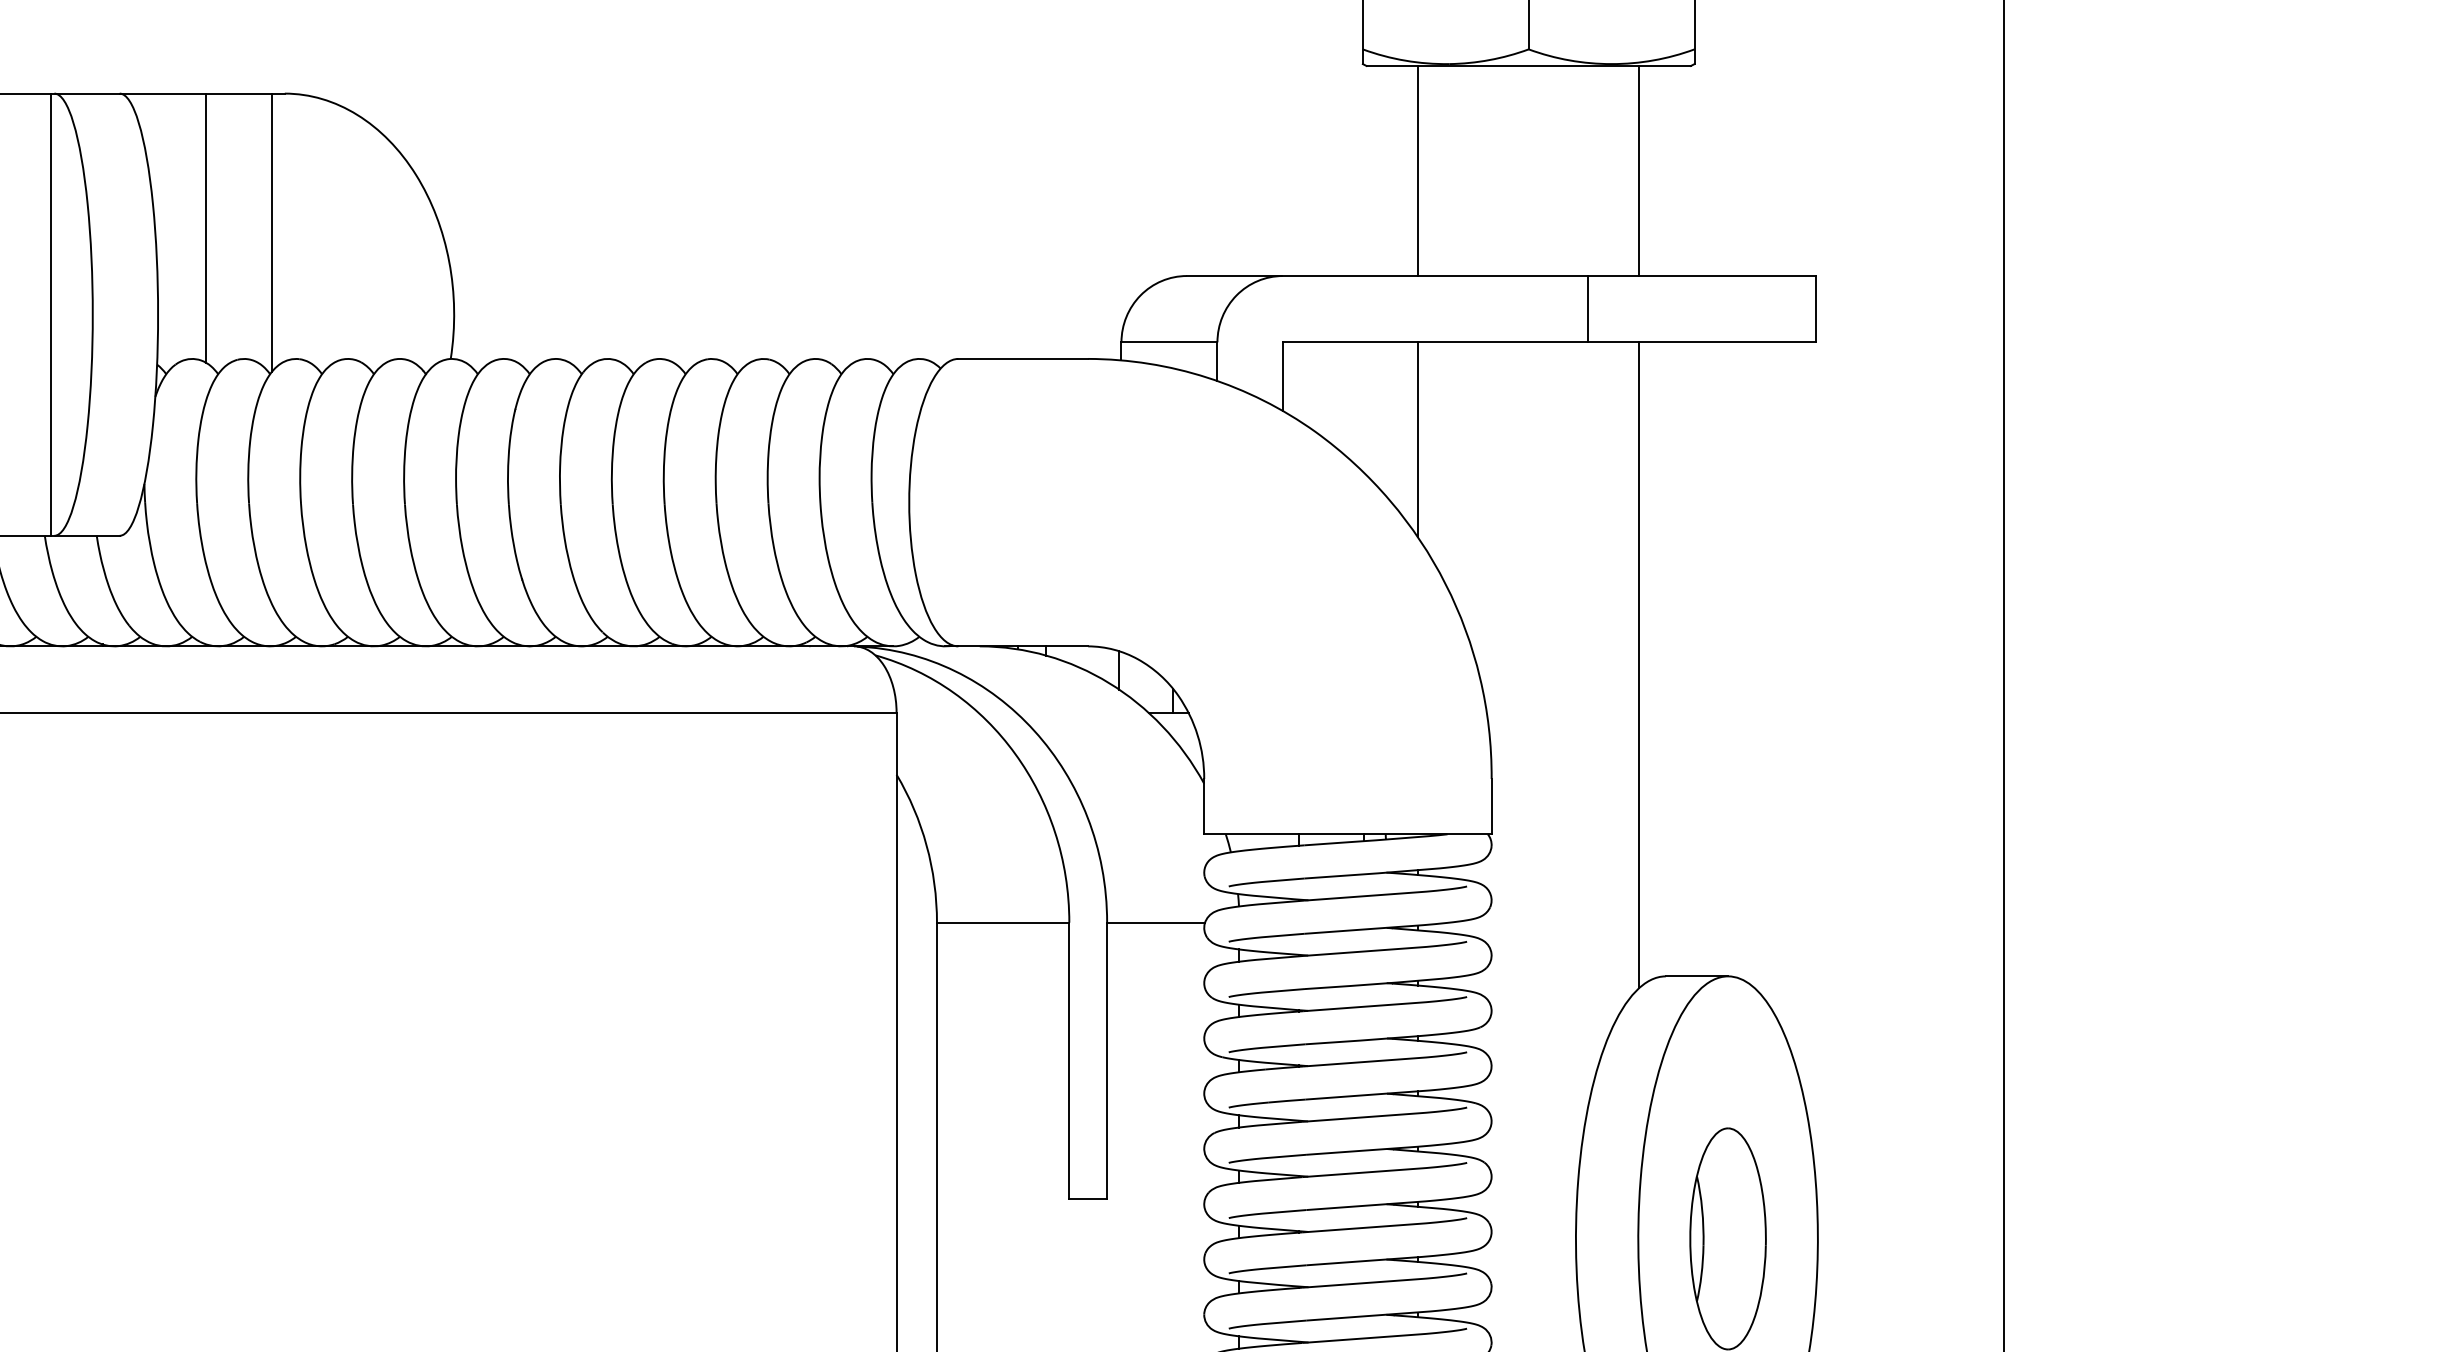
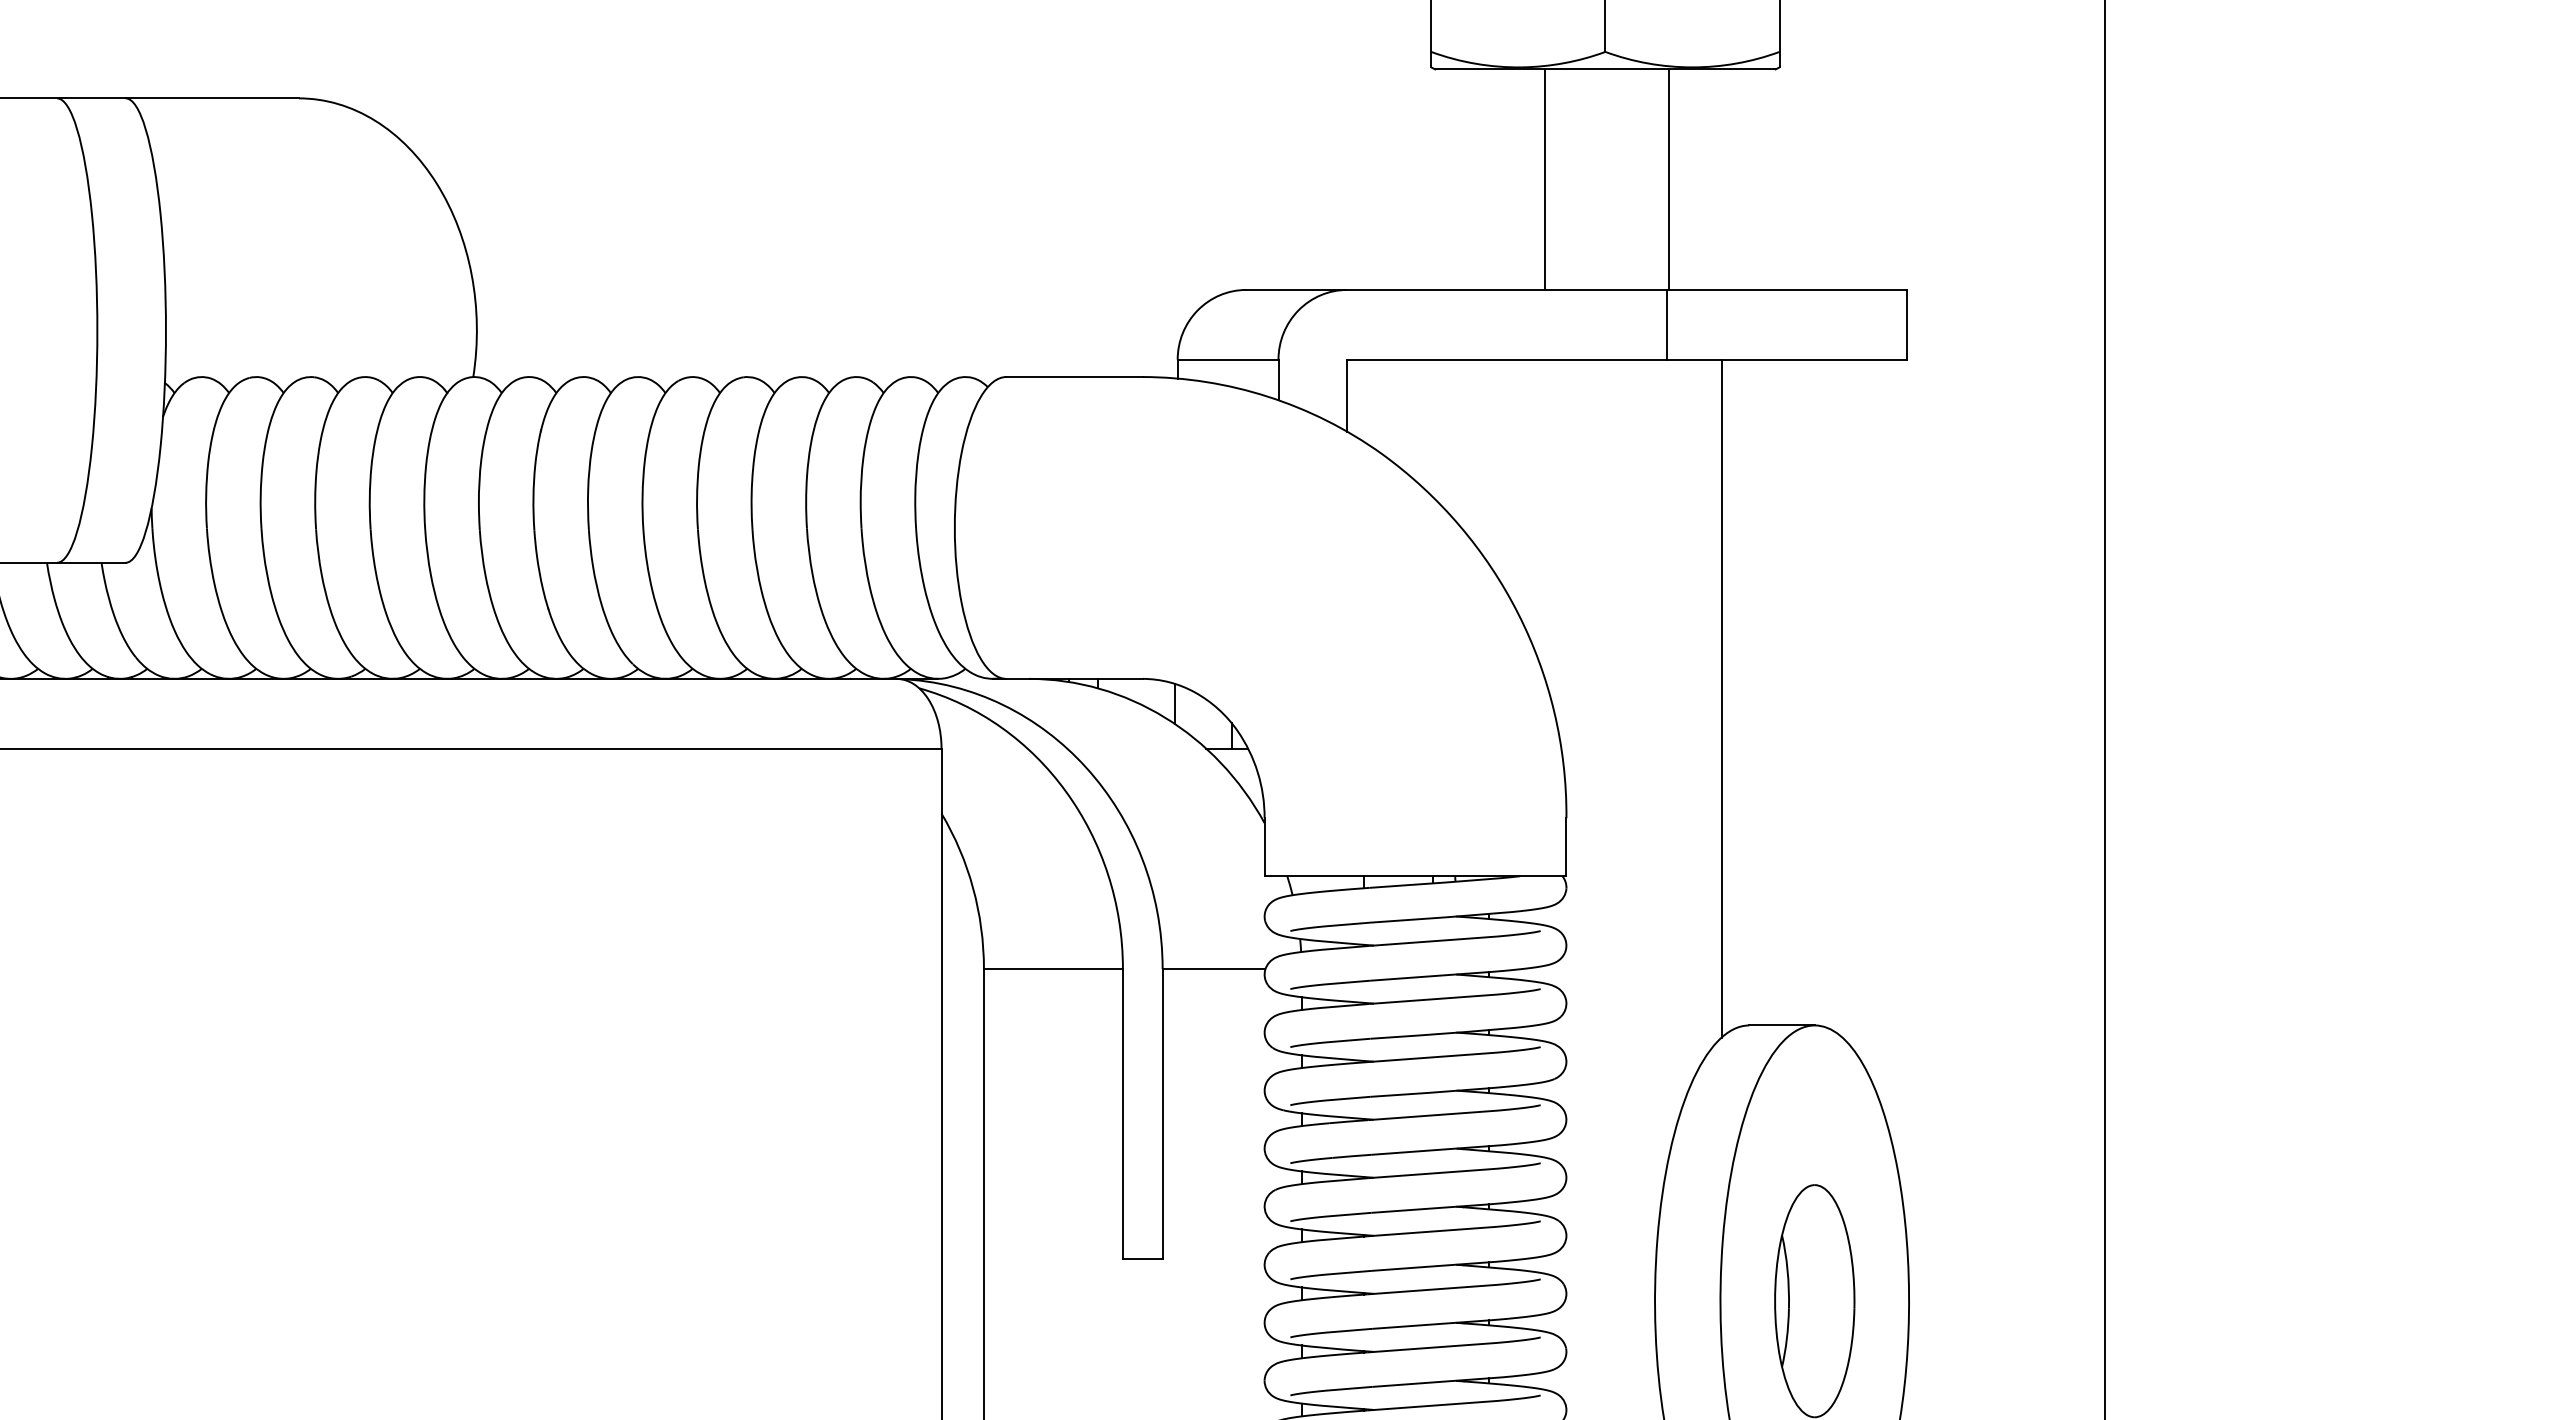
line: (1418, 170) -> (1545, 179), moved
line: (1639, 170) -> (1668, 179), moved
line: (206, 227) -> (216, 239), removed
line: (271, 232) -> (285, 244), removed
line: (51, 314) -> (53, 330), removed
line: (1418, 439) -> (1489, 461), removed

